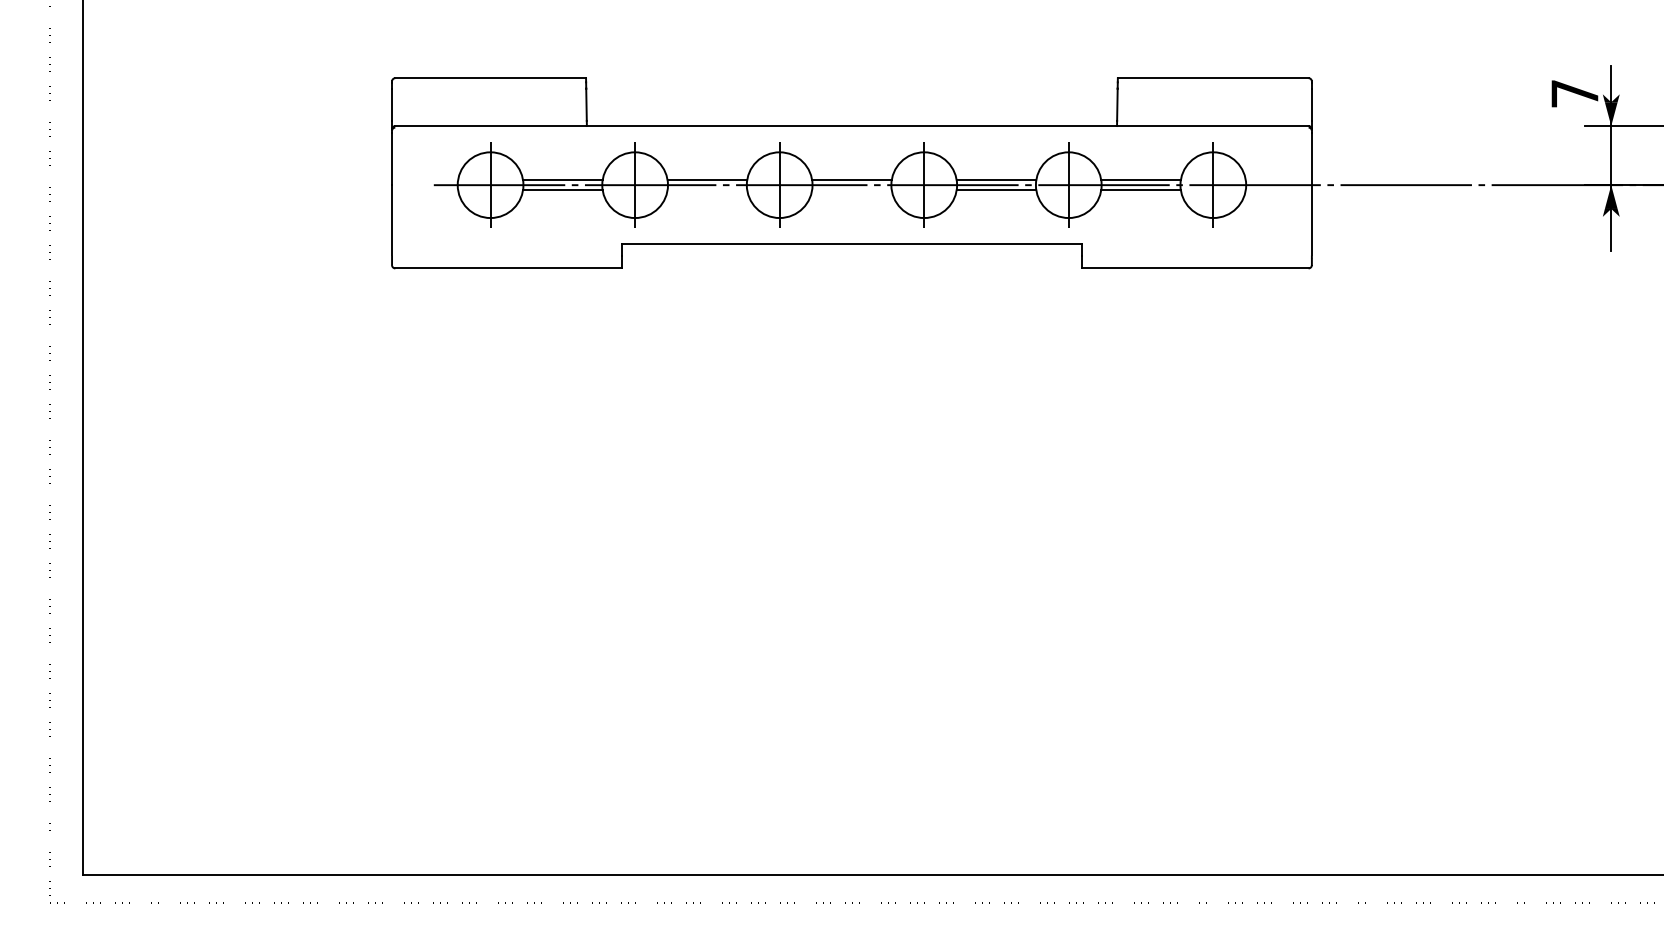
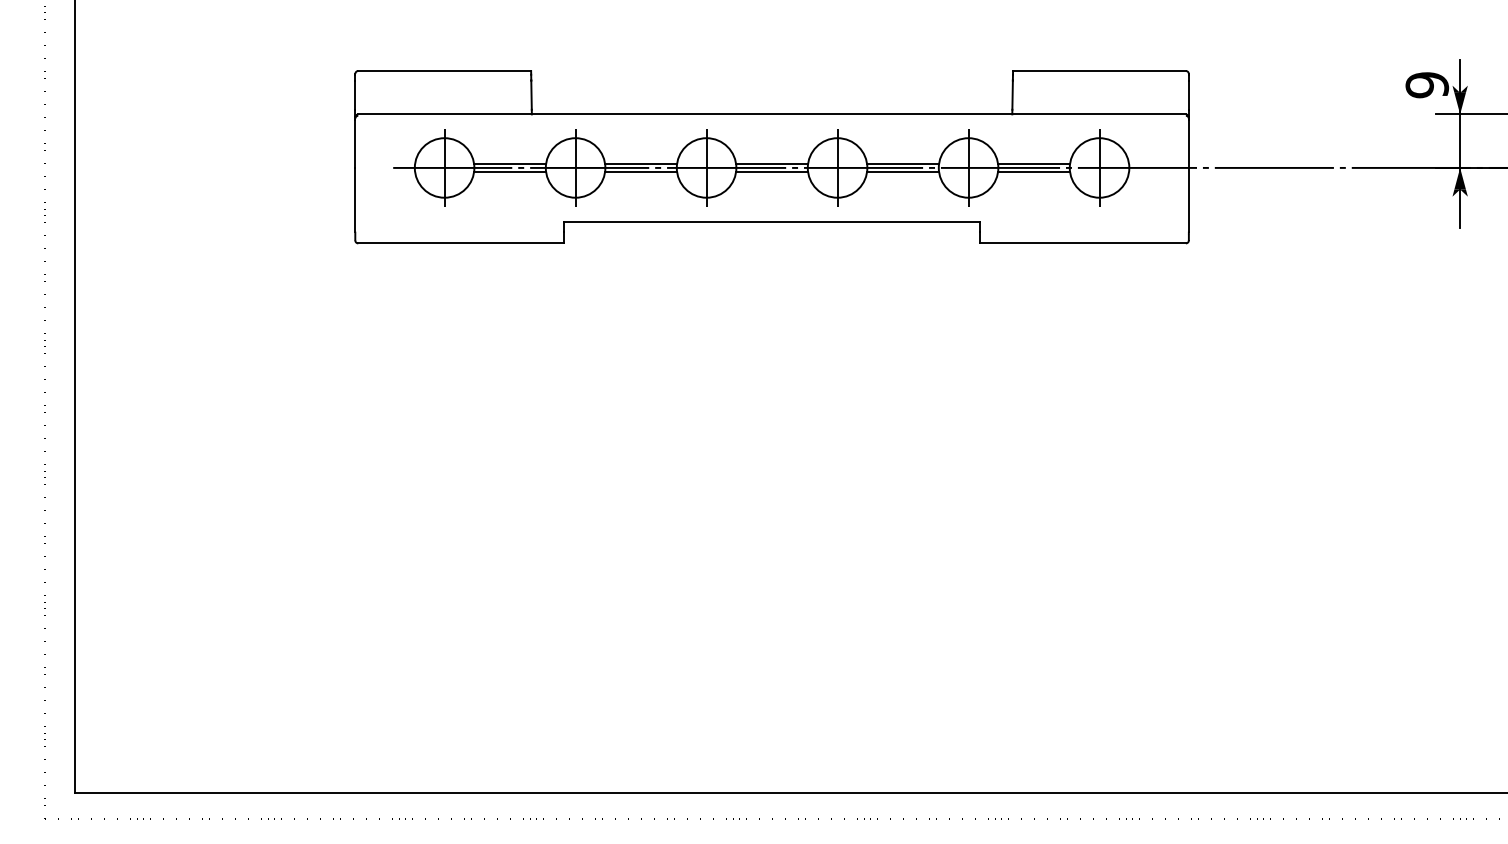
text: (1575, 94) -> (1427, 85), 7 -> 9
line: (707, 190) -> (641, 172), added
line: (852, 190) -> (772, 172), added

